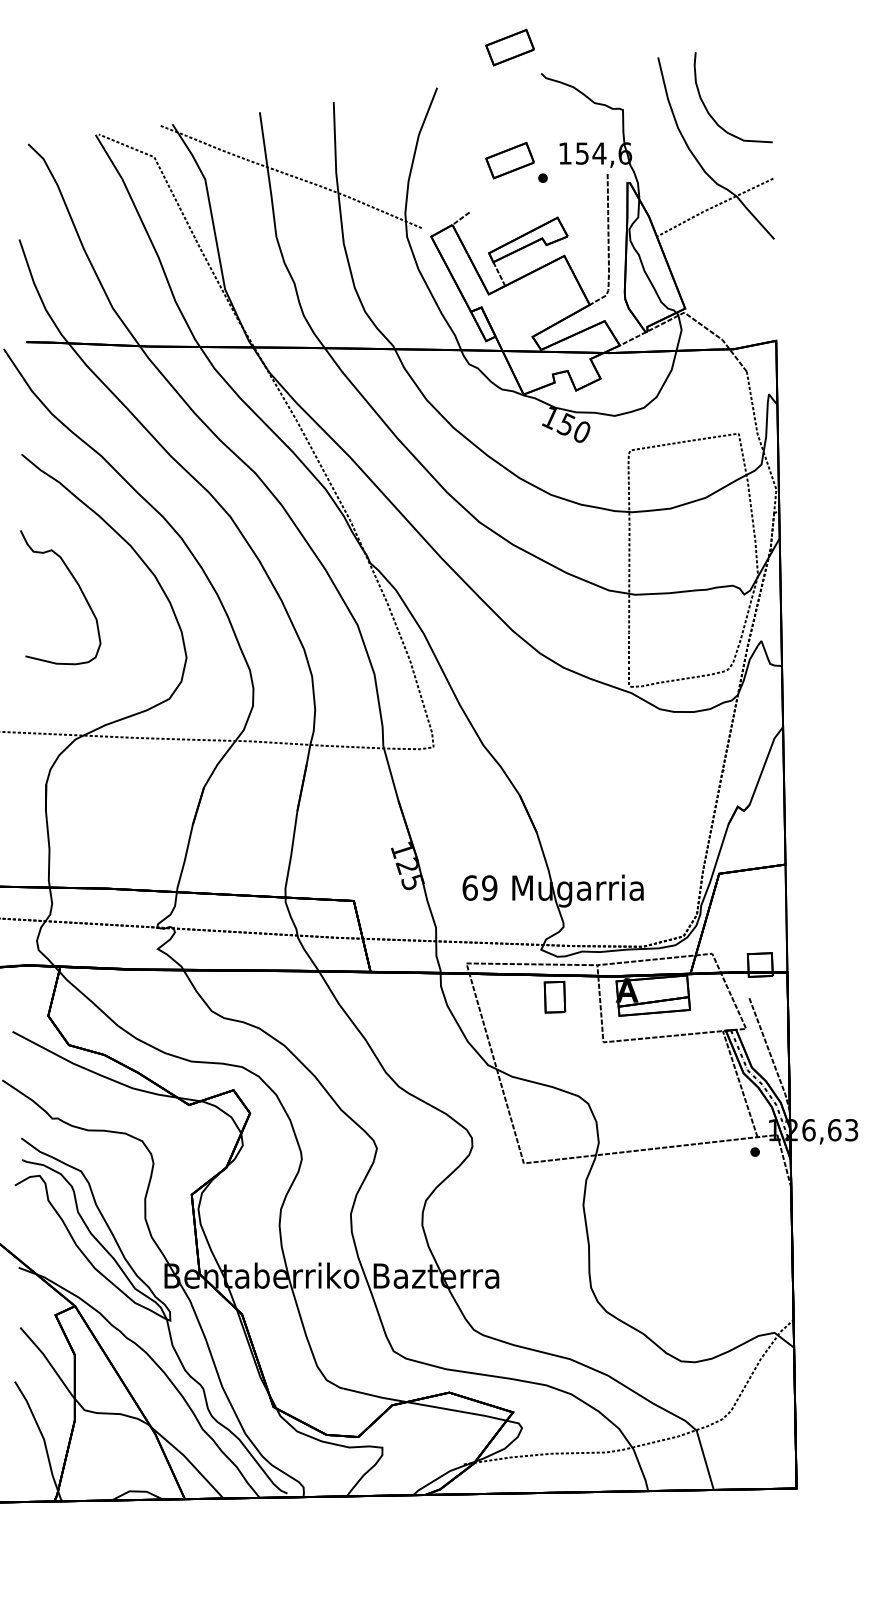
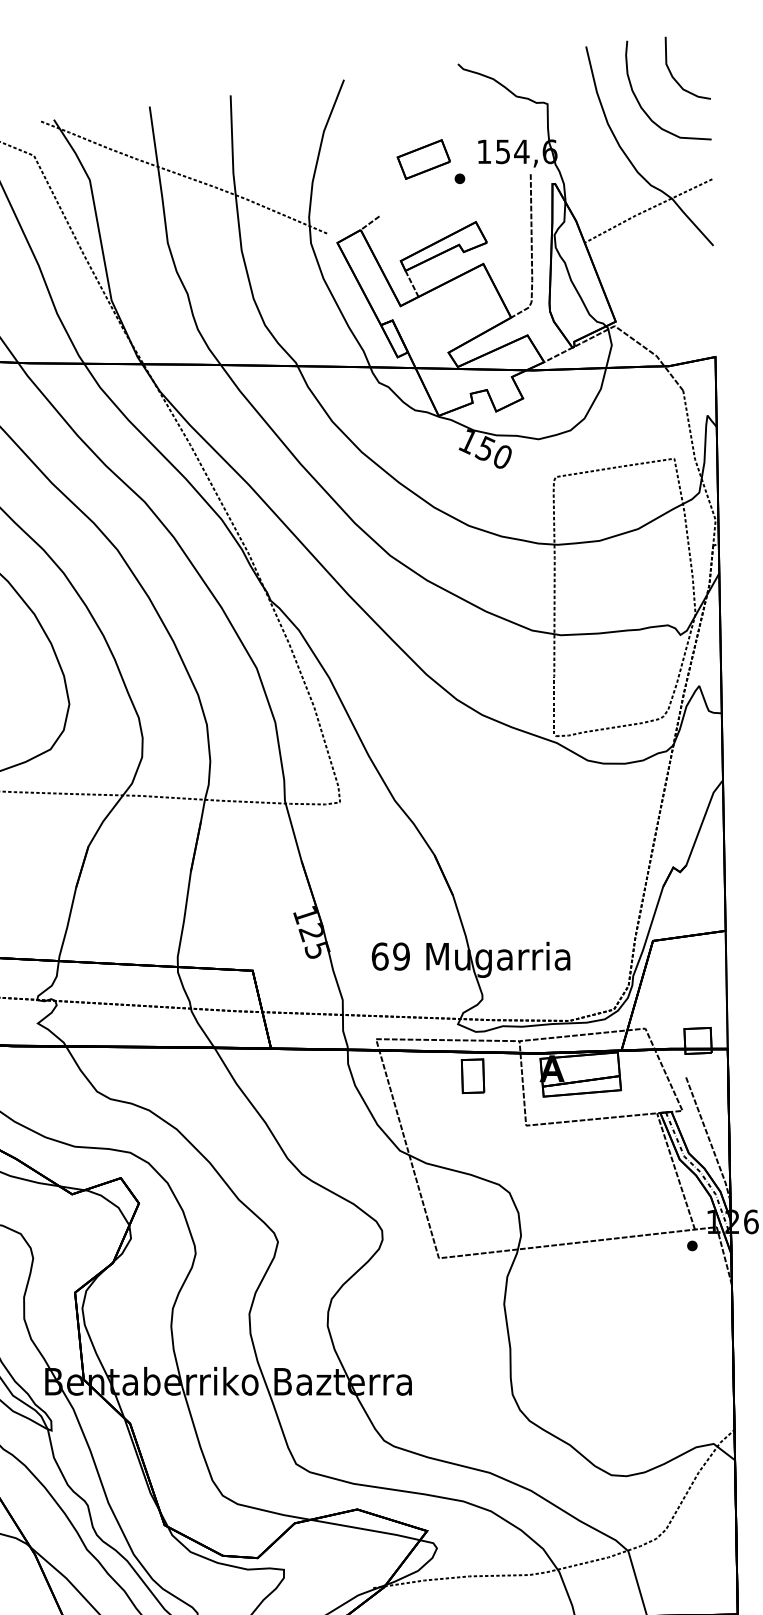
part: (509, 47) -> (423, 35), removed
curve: (740, 87) -> (676, 79), added

